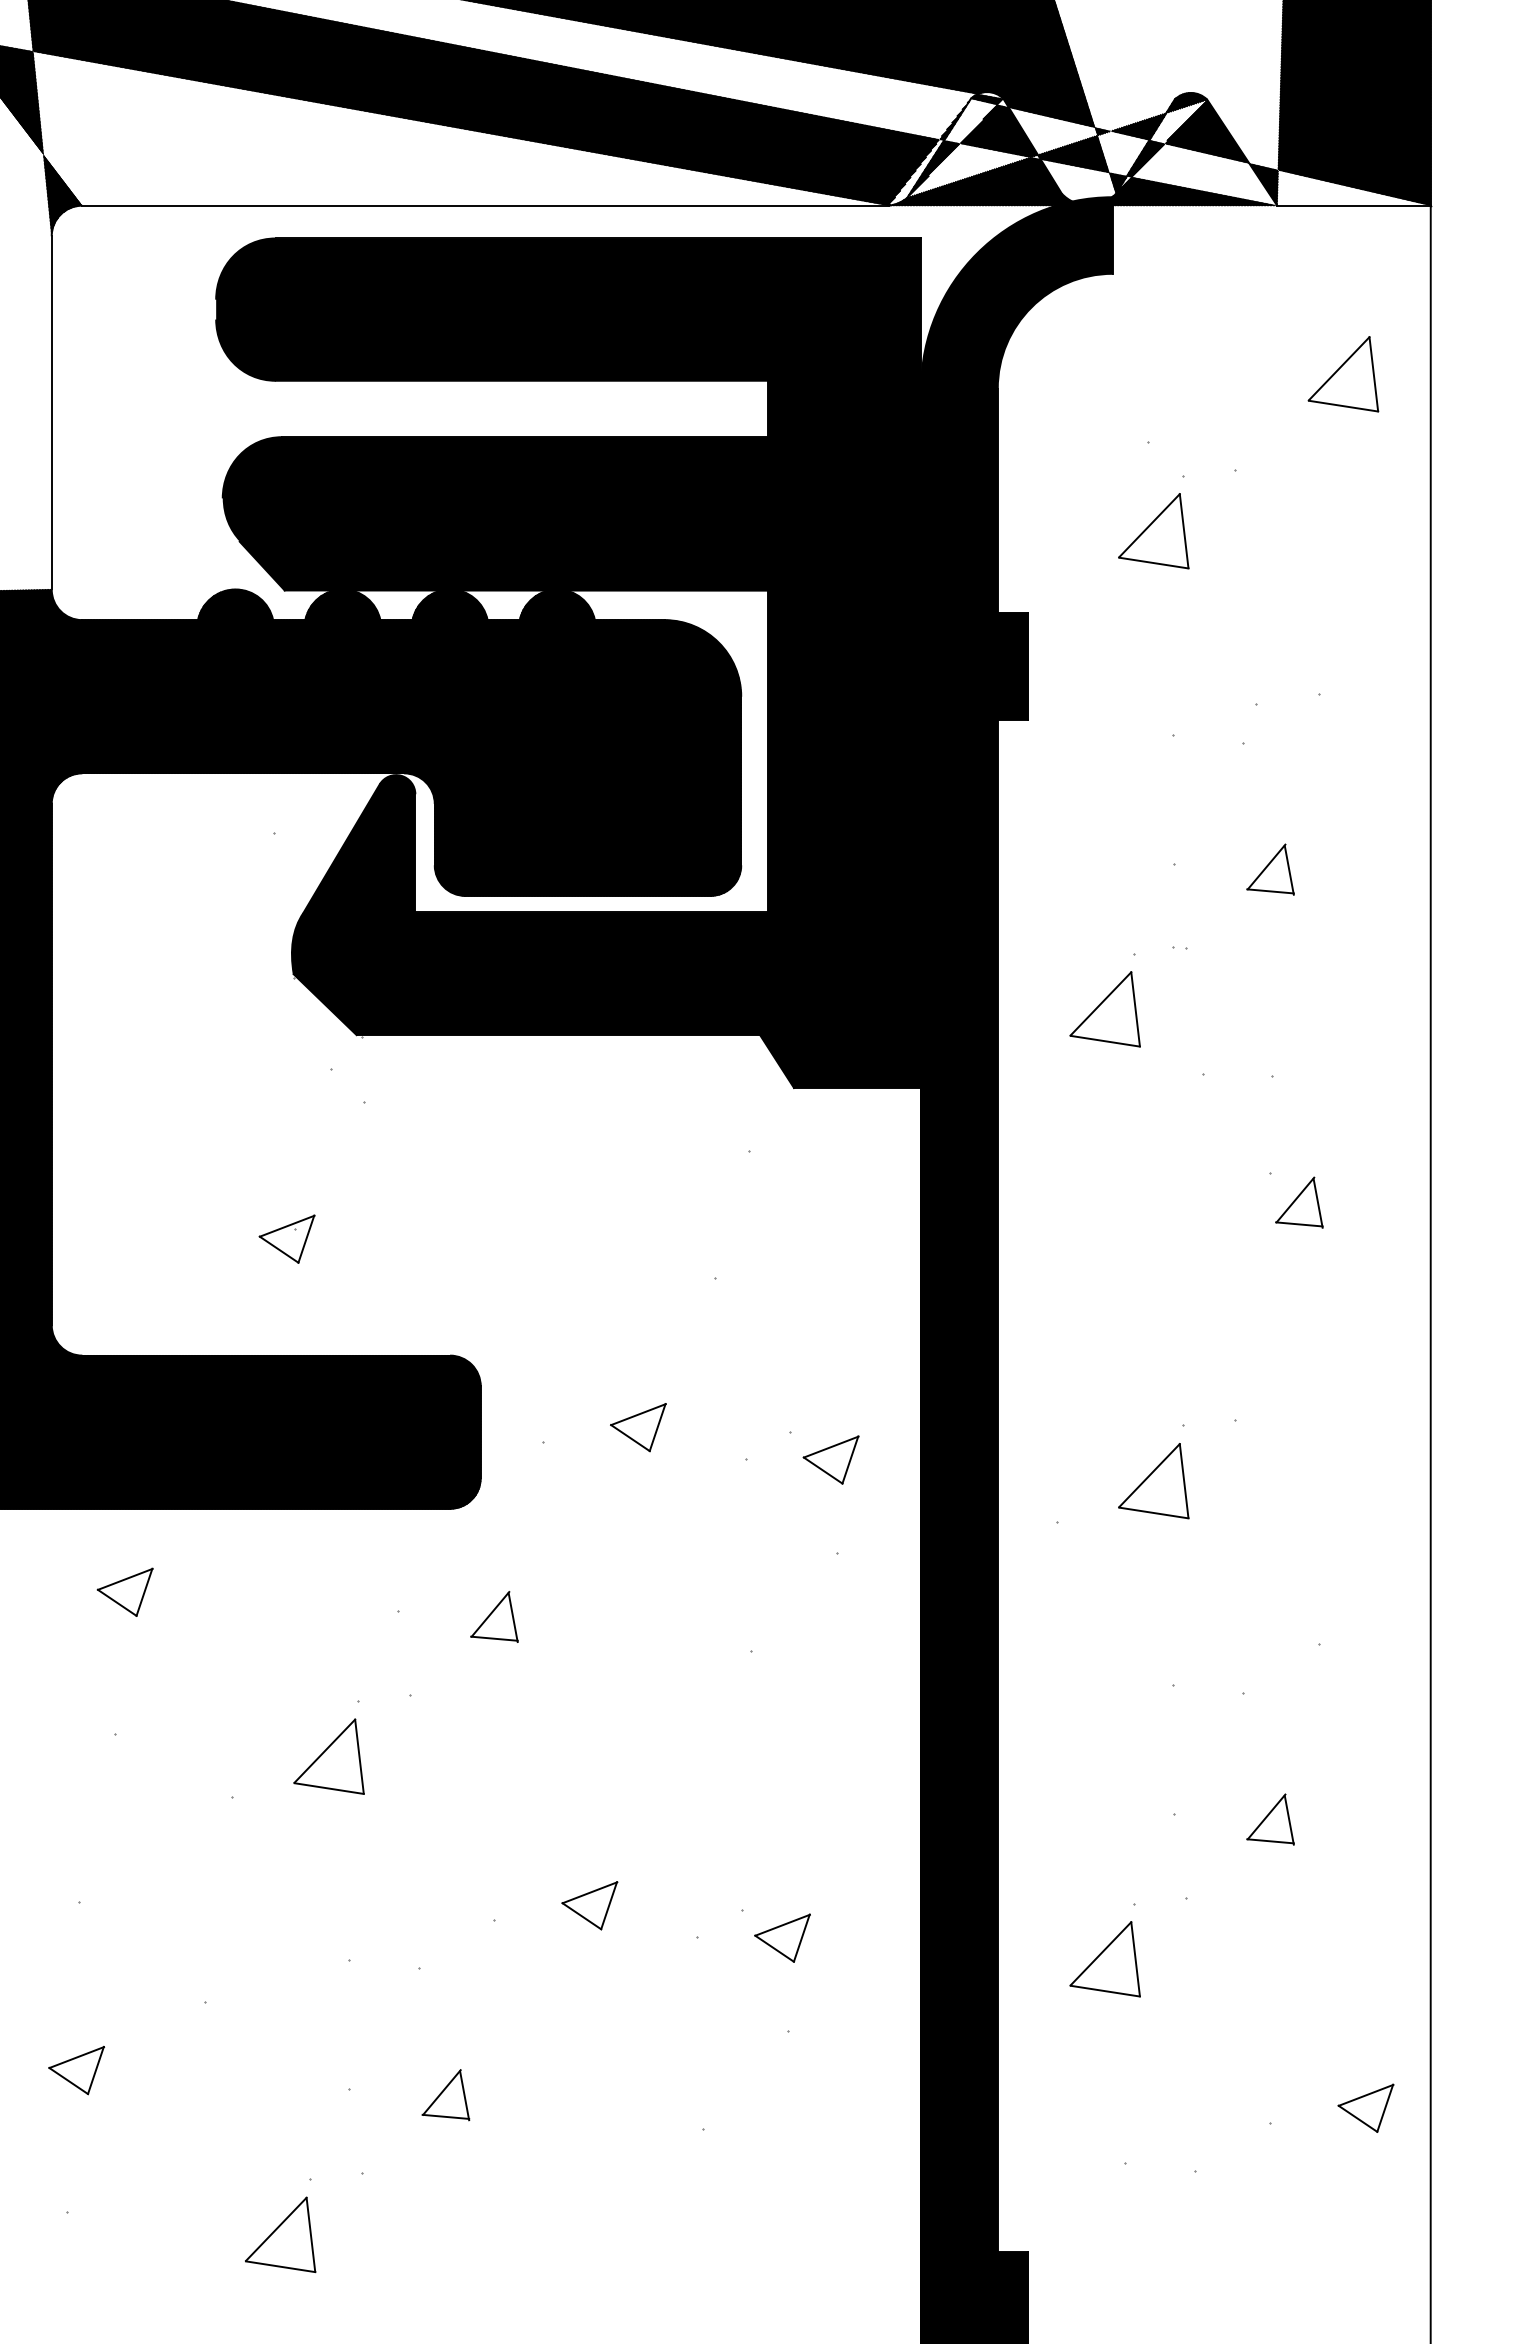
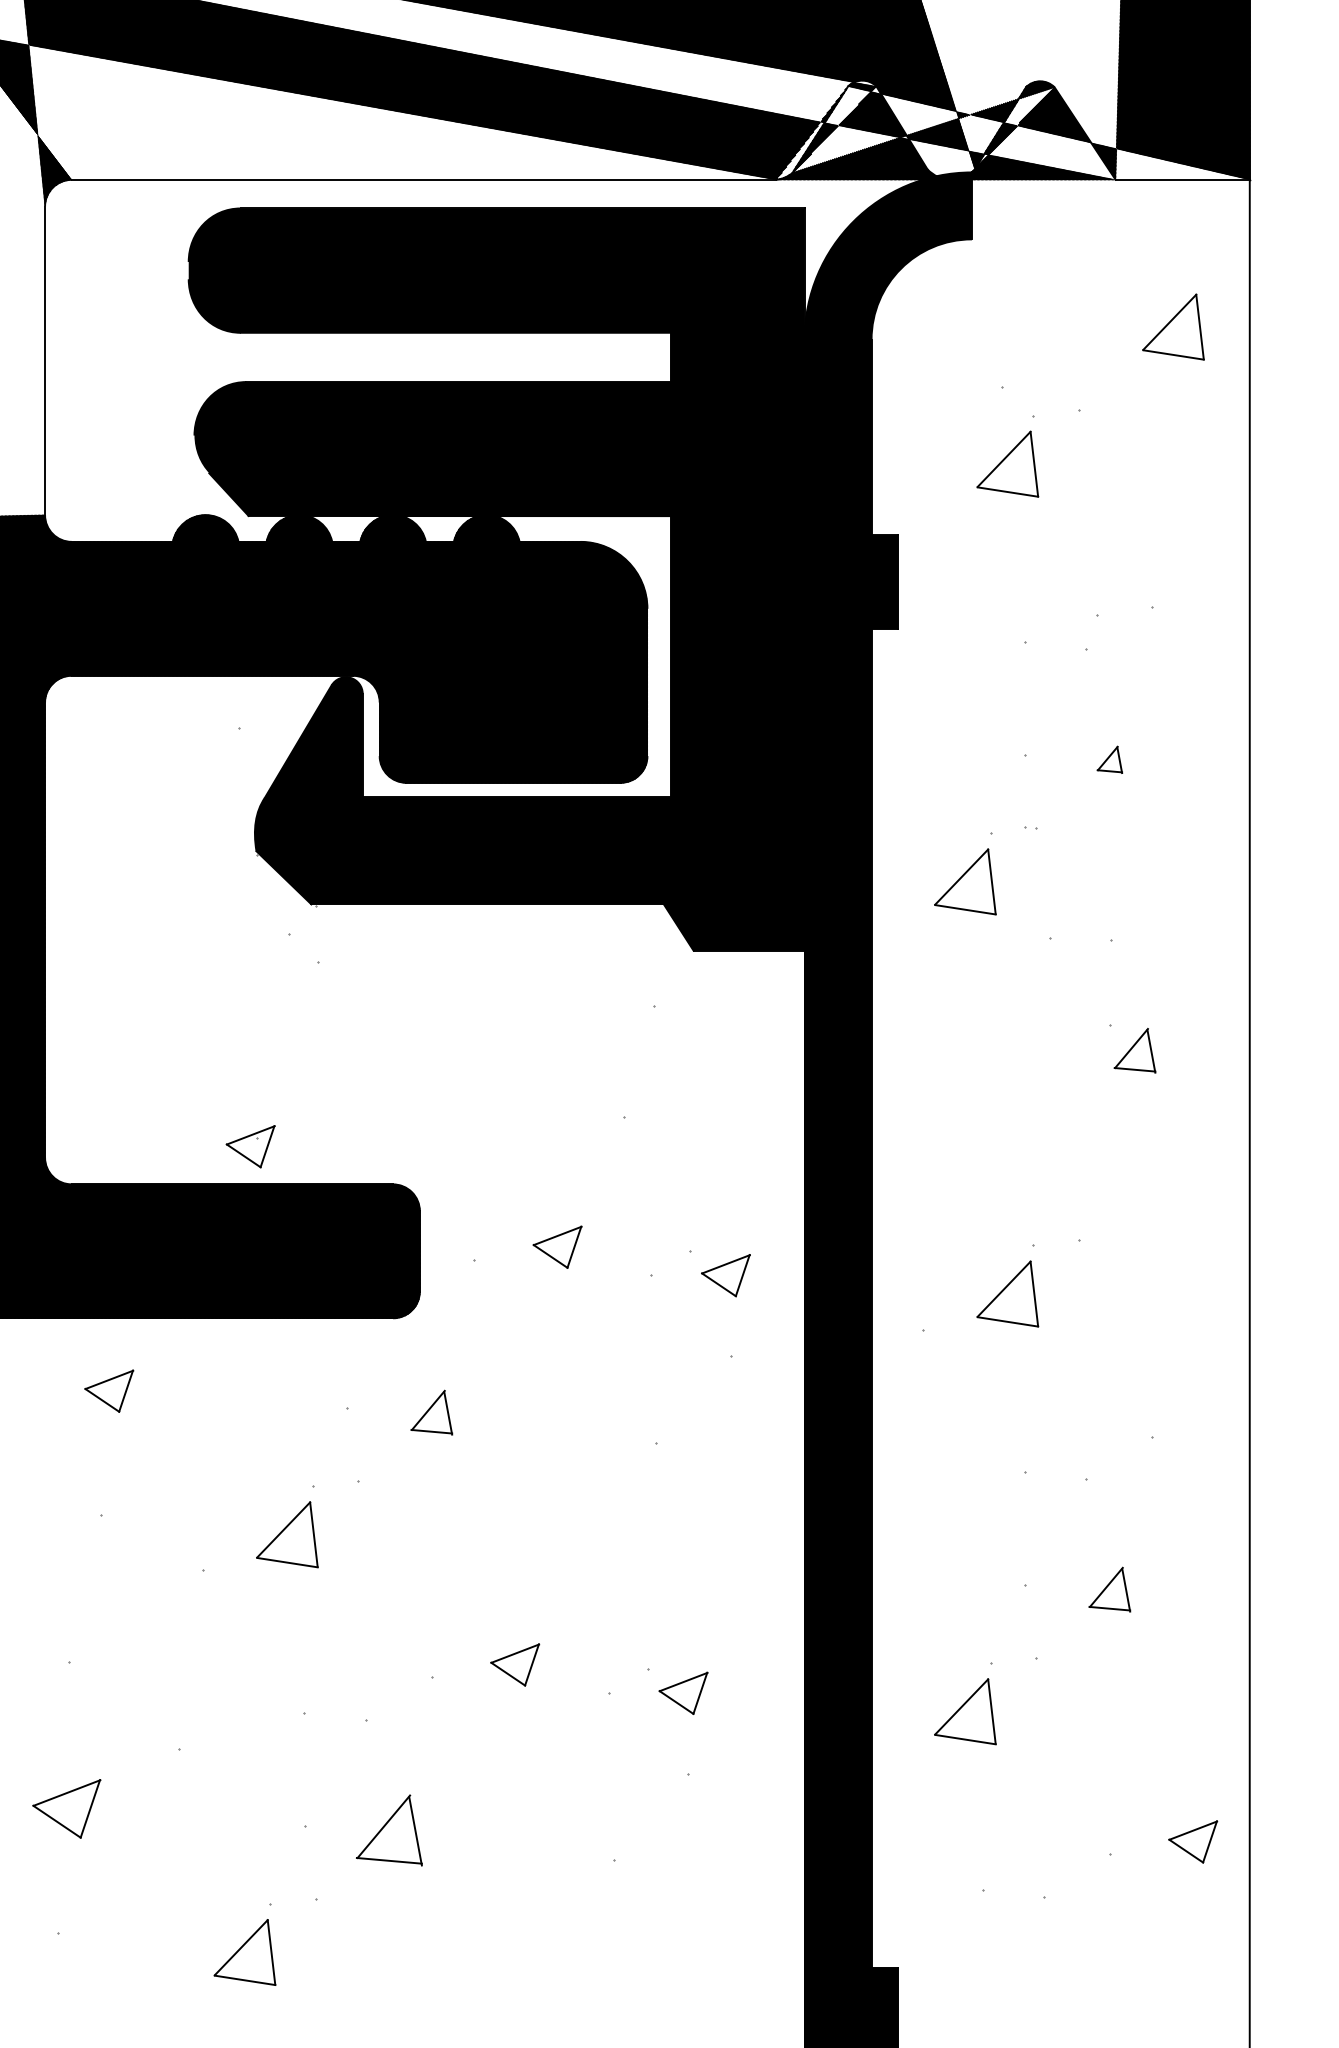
part: (1270, 869) -> (1109, 759), size x0.6
part: (286, 1238) -> (250, 1146), moved
part: (76, 2070) -> (66, 1808), size x1.4
part: (445, 2095) -> (389, 1830), size x1.6

